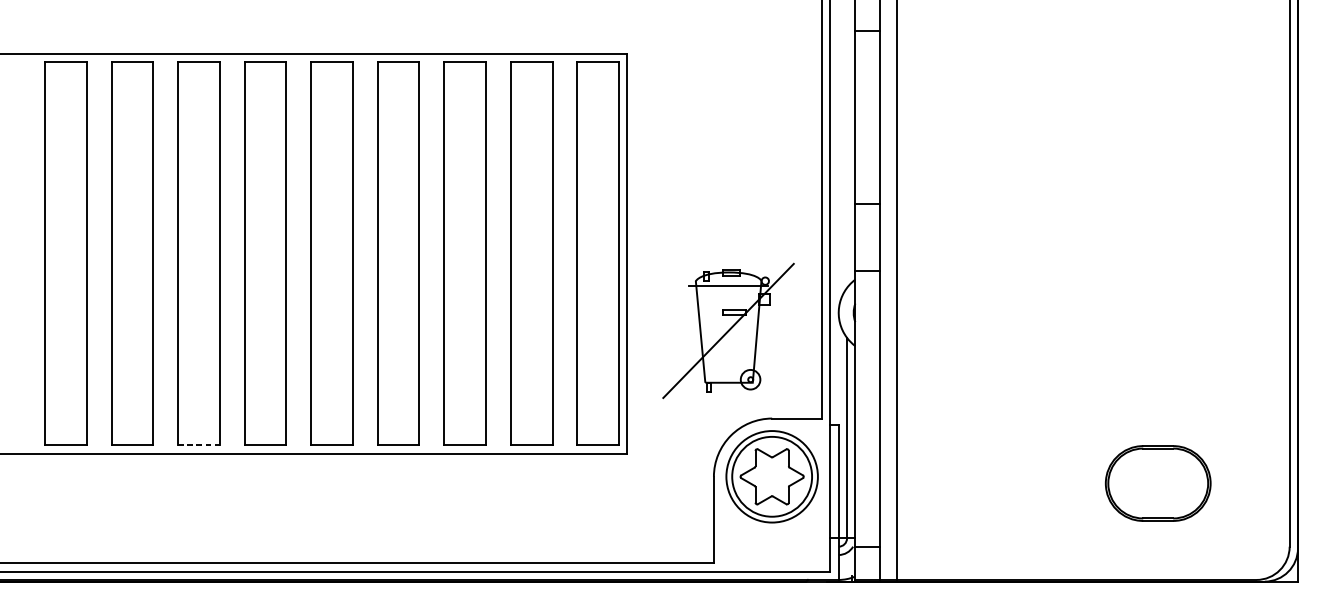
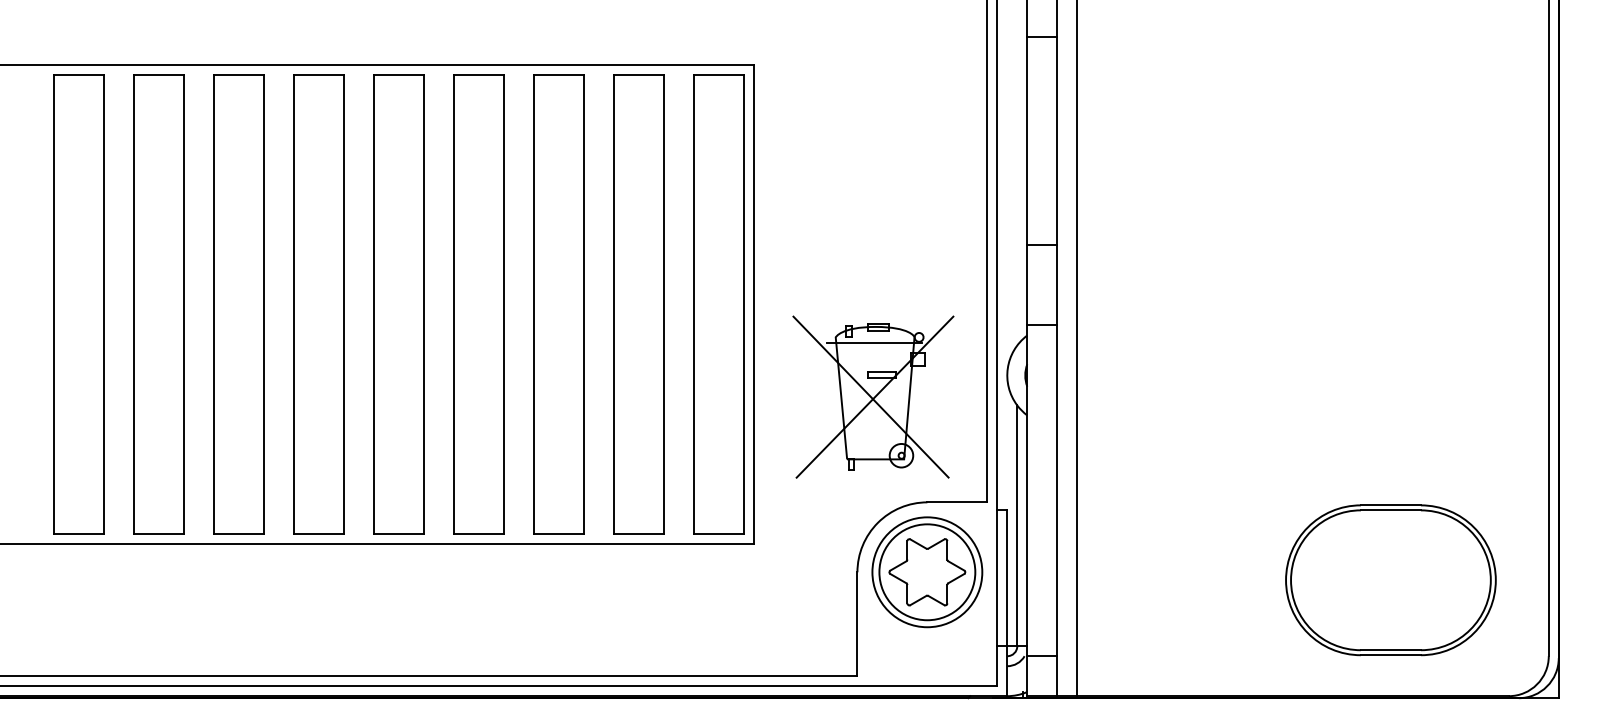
line: (724, 330) -> (870, 396), added
line: (199, 445) -> (239, 534), dashed -> solid
part: (1157, 483) -> (1390, 580), size x1.67

